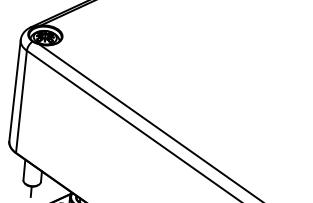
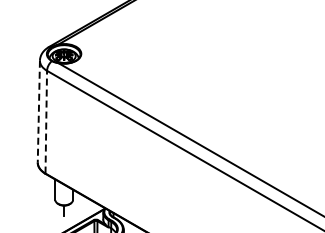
line: (14, 90) -> (38, 111), solid -> dashed
line: (21, 101) -> (46, 121), solid -> dashed

